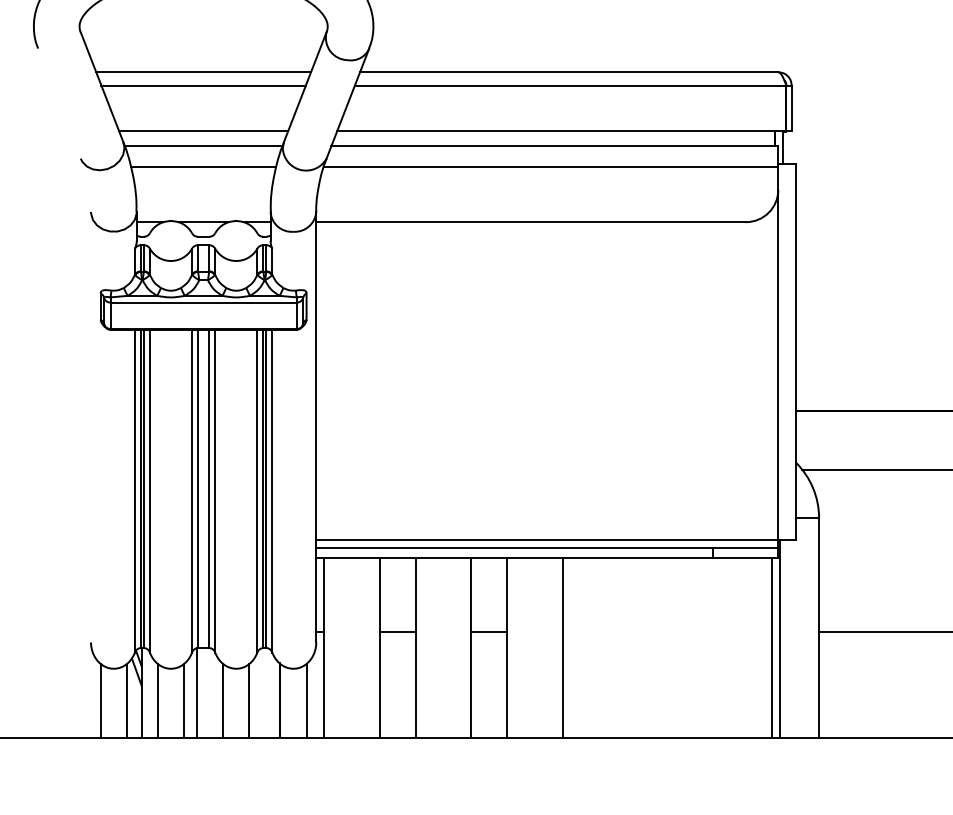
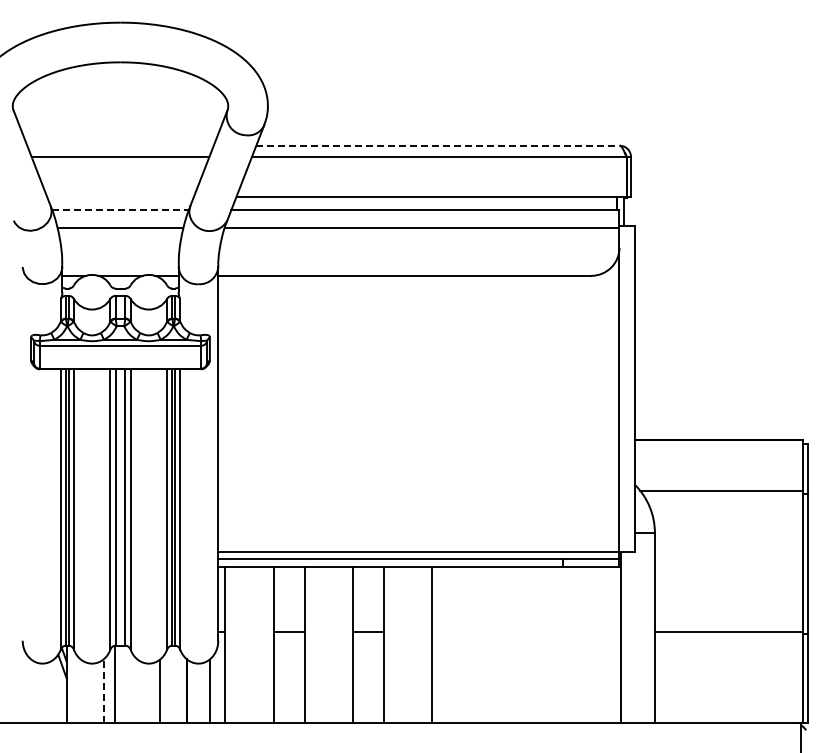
line: (203, 72) -> (120, 145), removed
line: (568, 72) -> (437, 145), solid -> dashed
line: (203, 130) -> (120, 196), removed
line: (203, 146) -> (120, 210), solid -> dashed
line: (772, 647) -> (614, 645), removed
line: (101, 700) -> (31, 691), removed
line: (126, 700) -> (53, 691), removed
line: (157, 700) -> (80, 691), removed
line: (184, 700) -> (103, 691), solid -> dashed
line: (223, 700) -> (137, 691), removed

